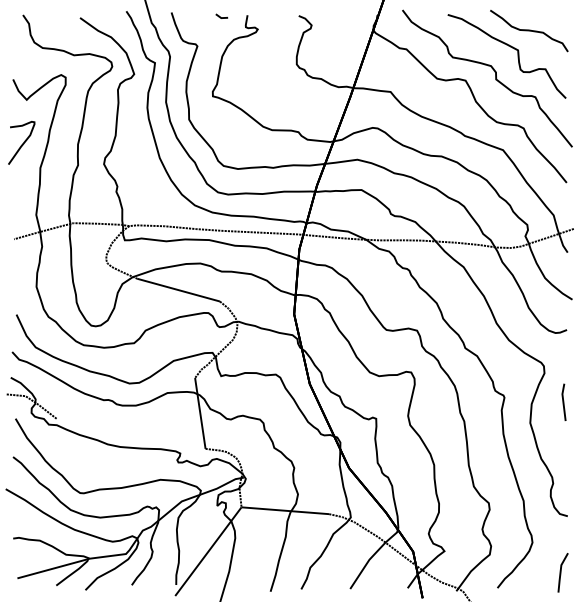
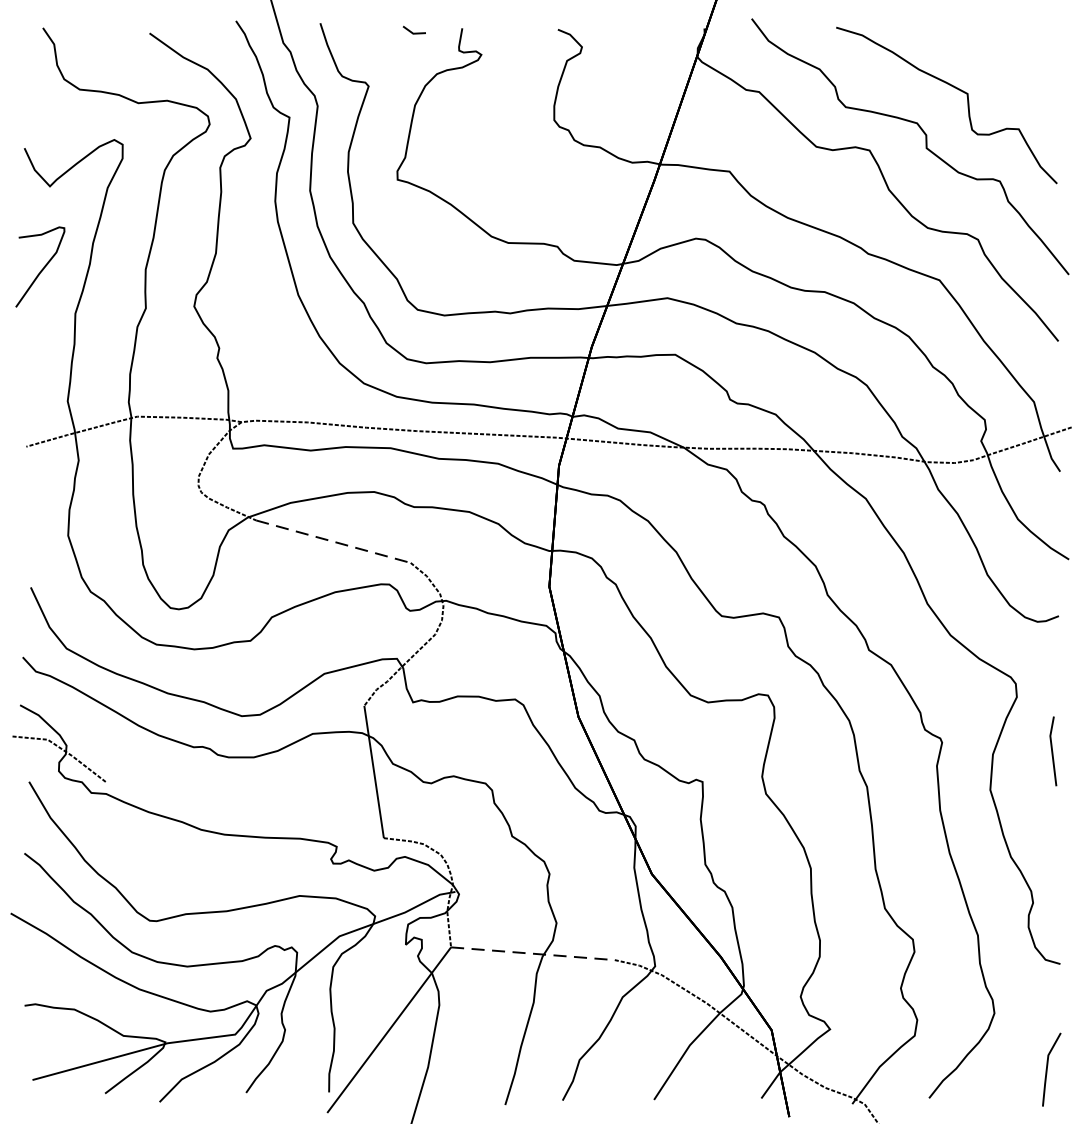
curve: (529, 31) -> (988, 58), removed
line: (178, 290) -> (333, 542), solid -> dashed
line: (285, 510) -> (533, 953), solid -> dashed

